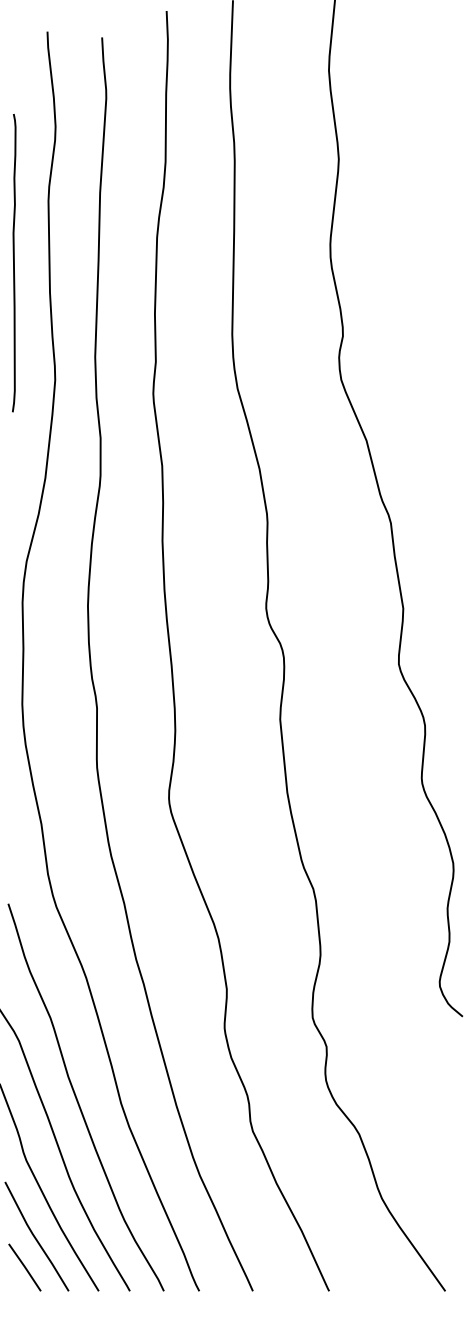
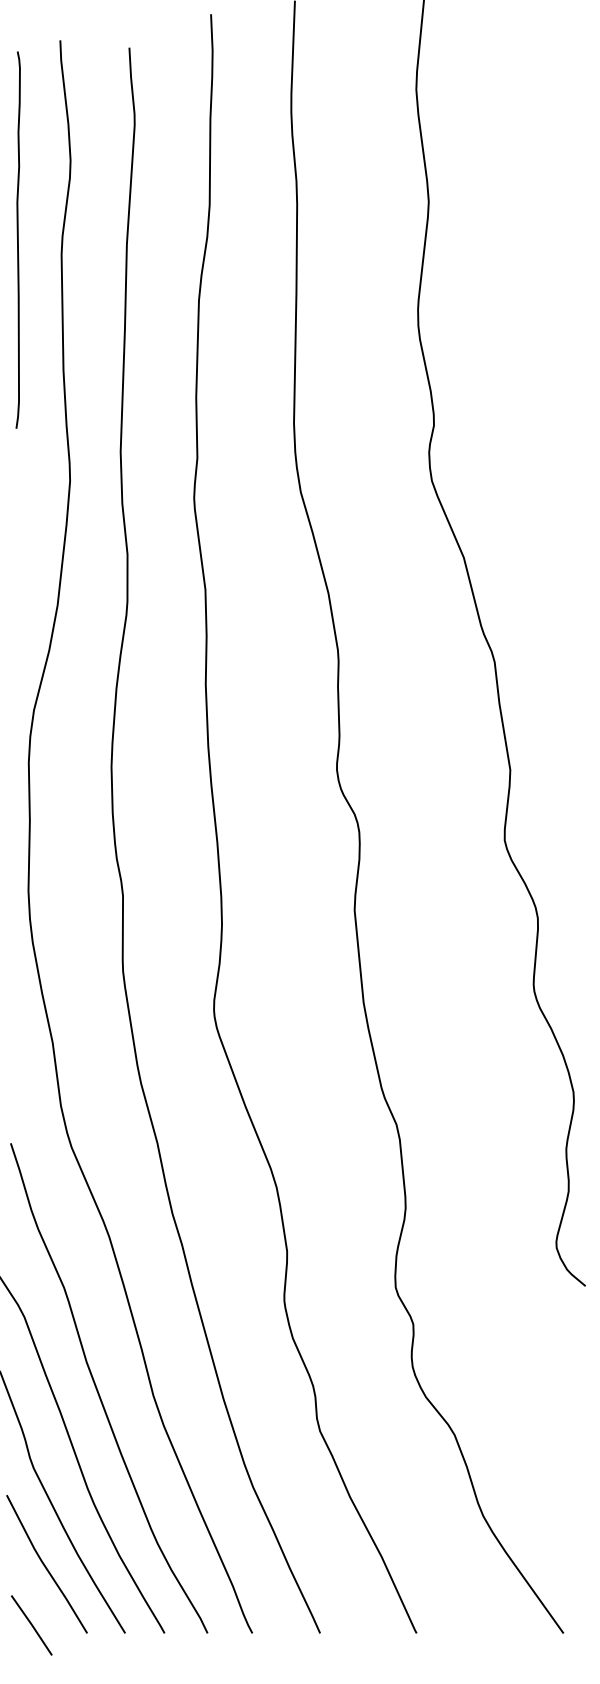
curve: (13, 262) -> (17, 239), moved
line: (24, 1267) -> (31, 1625), moved

